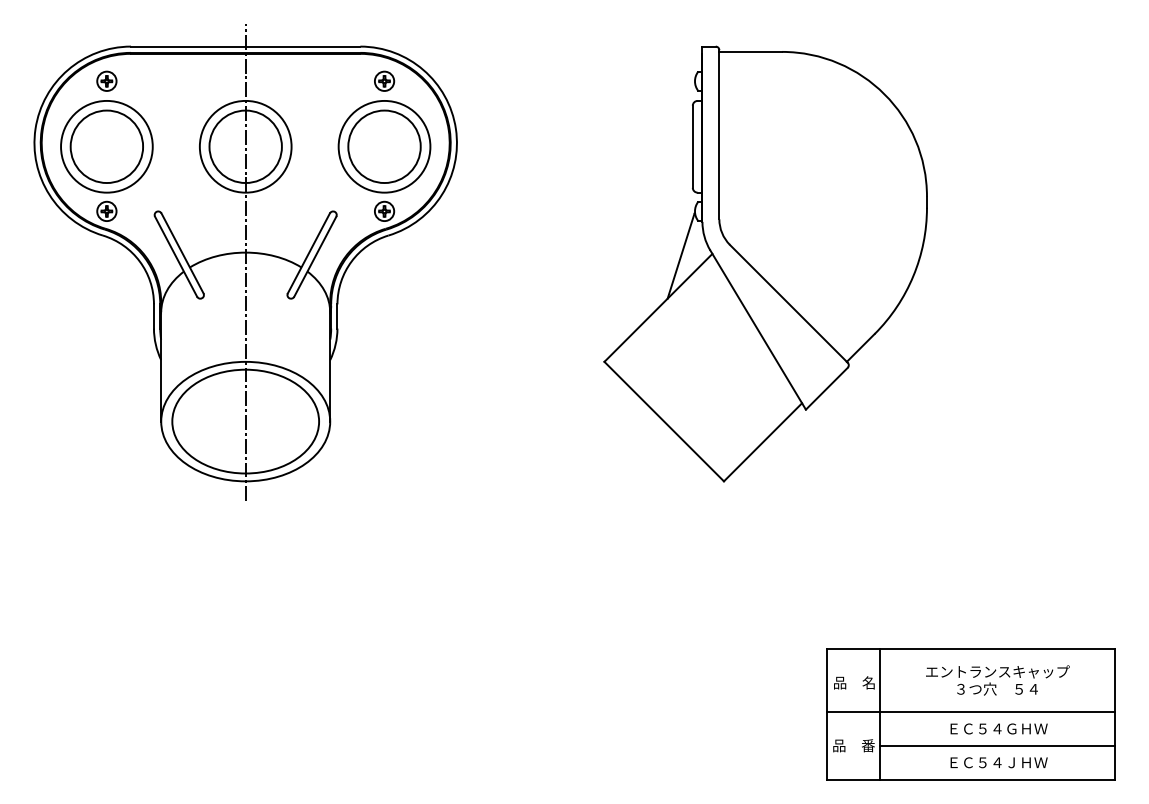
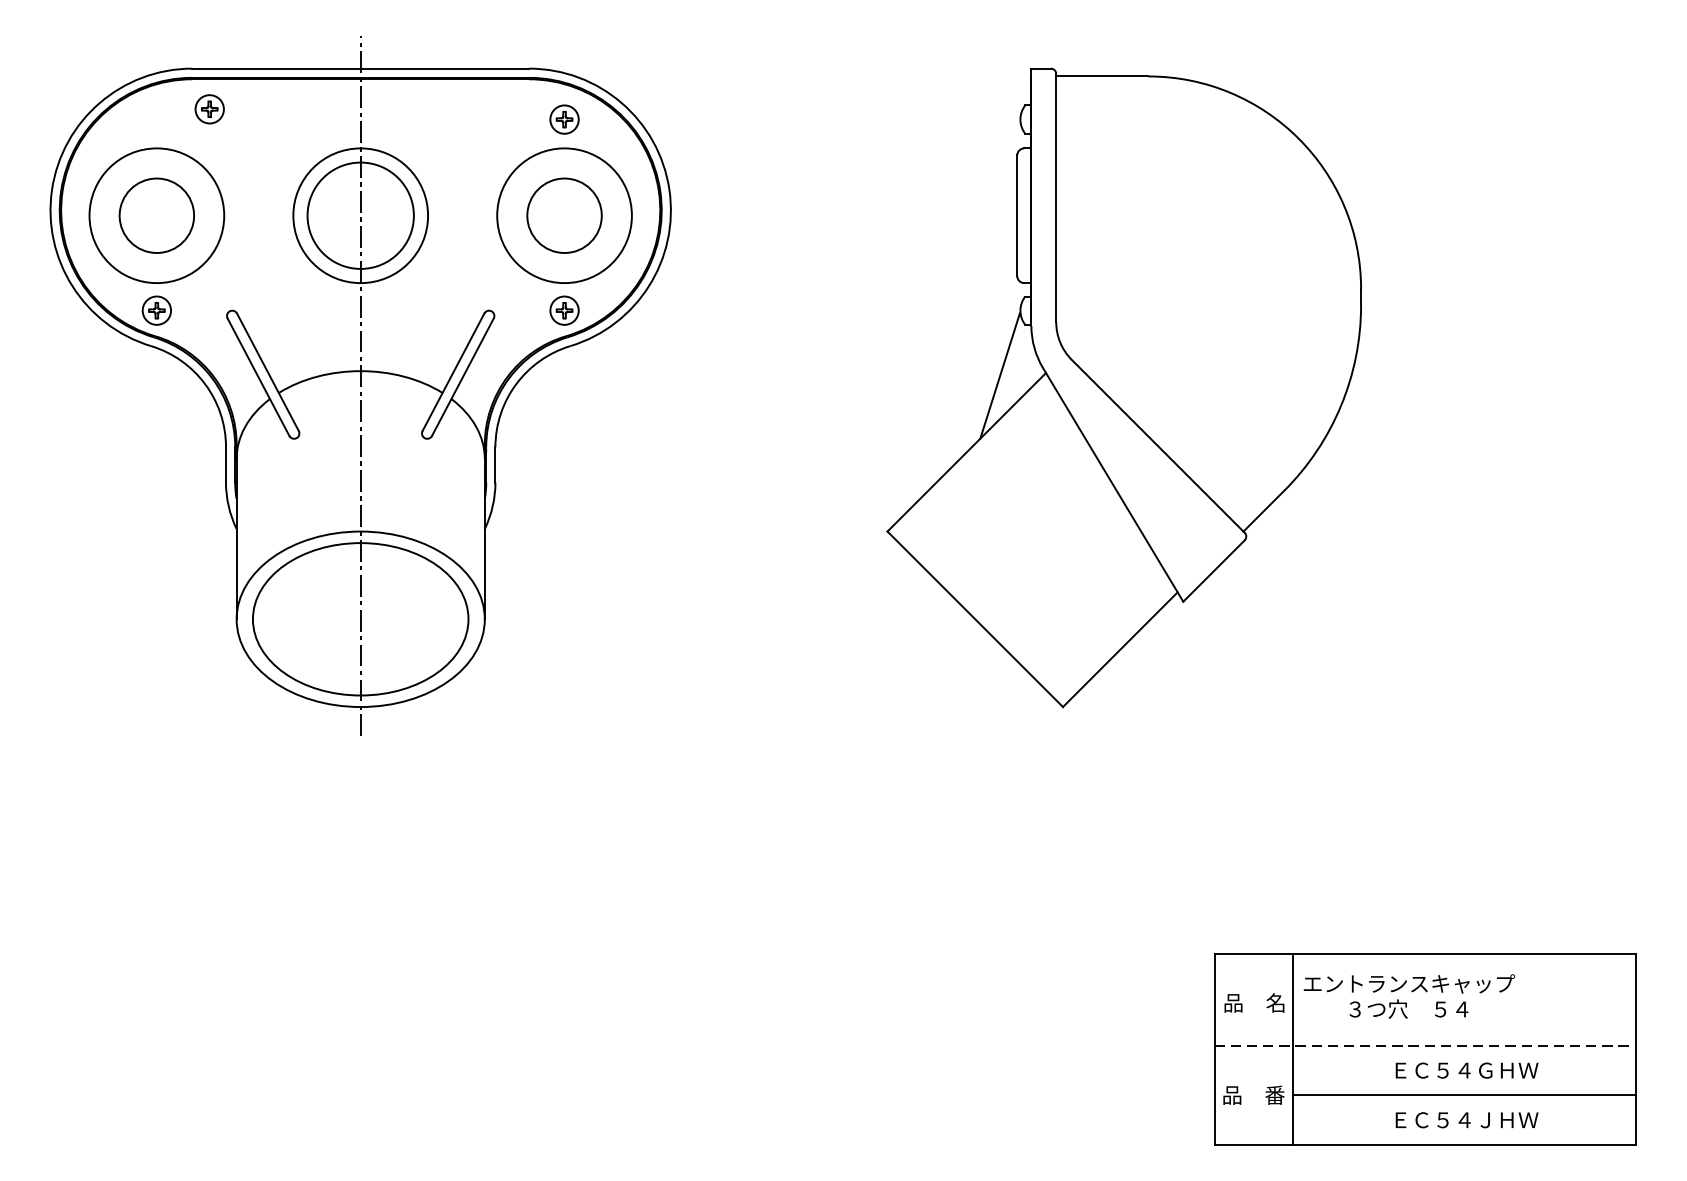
part: (106, 80) -> (209, 108), moved
circle: (106, 146) -> (156, 215), size x0.7
circle: (384, 146) -> (564, 215), size x0.7
text: (997, 680) -> (1408, 996), moved
line: (970, 712) -> (1424, 1046), solid -> dashed

